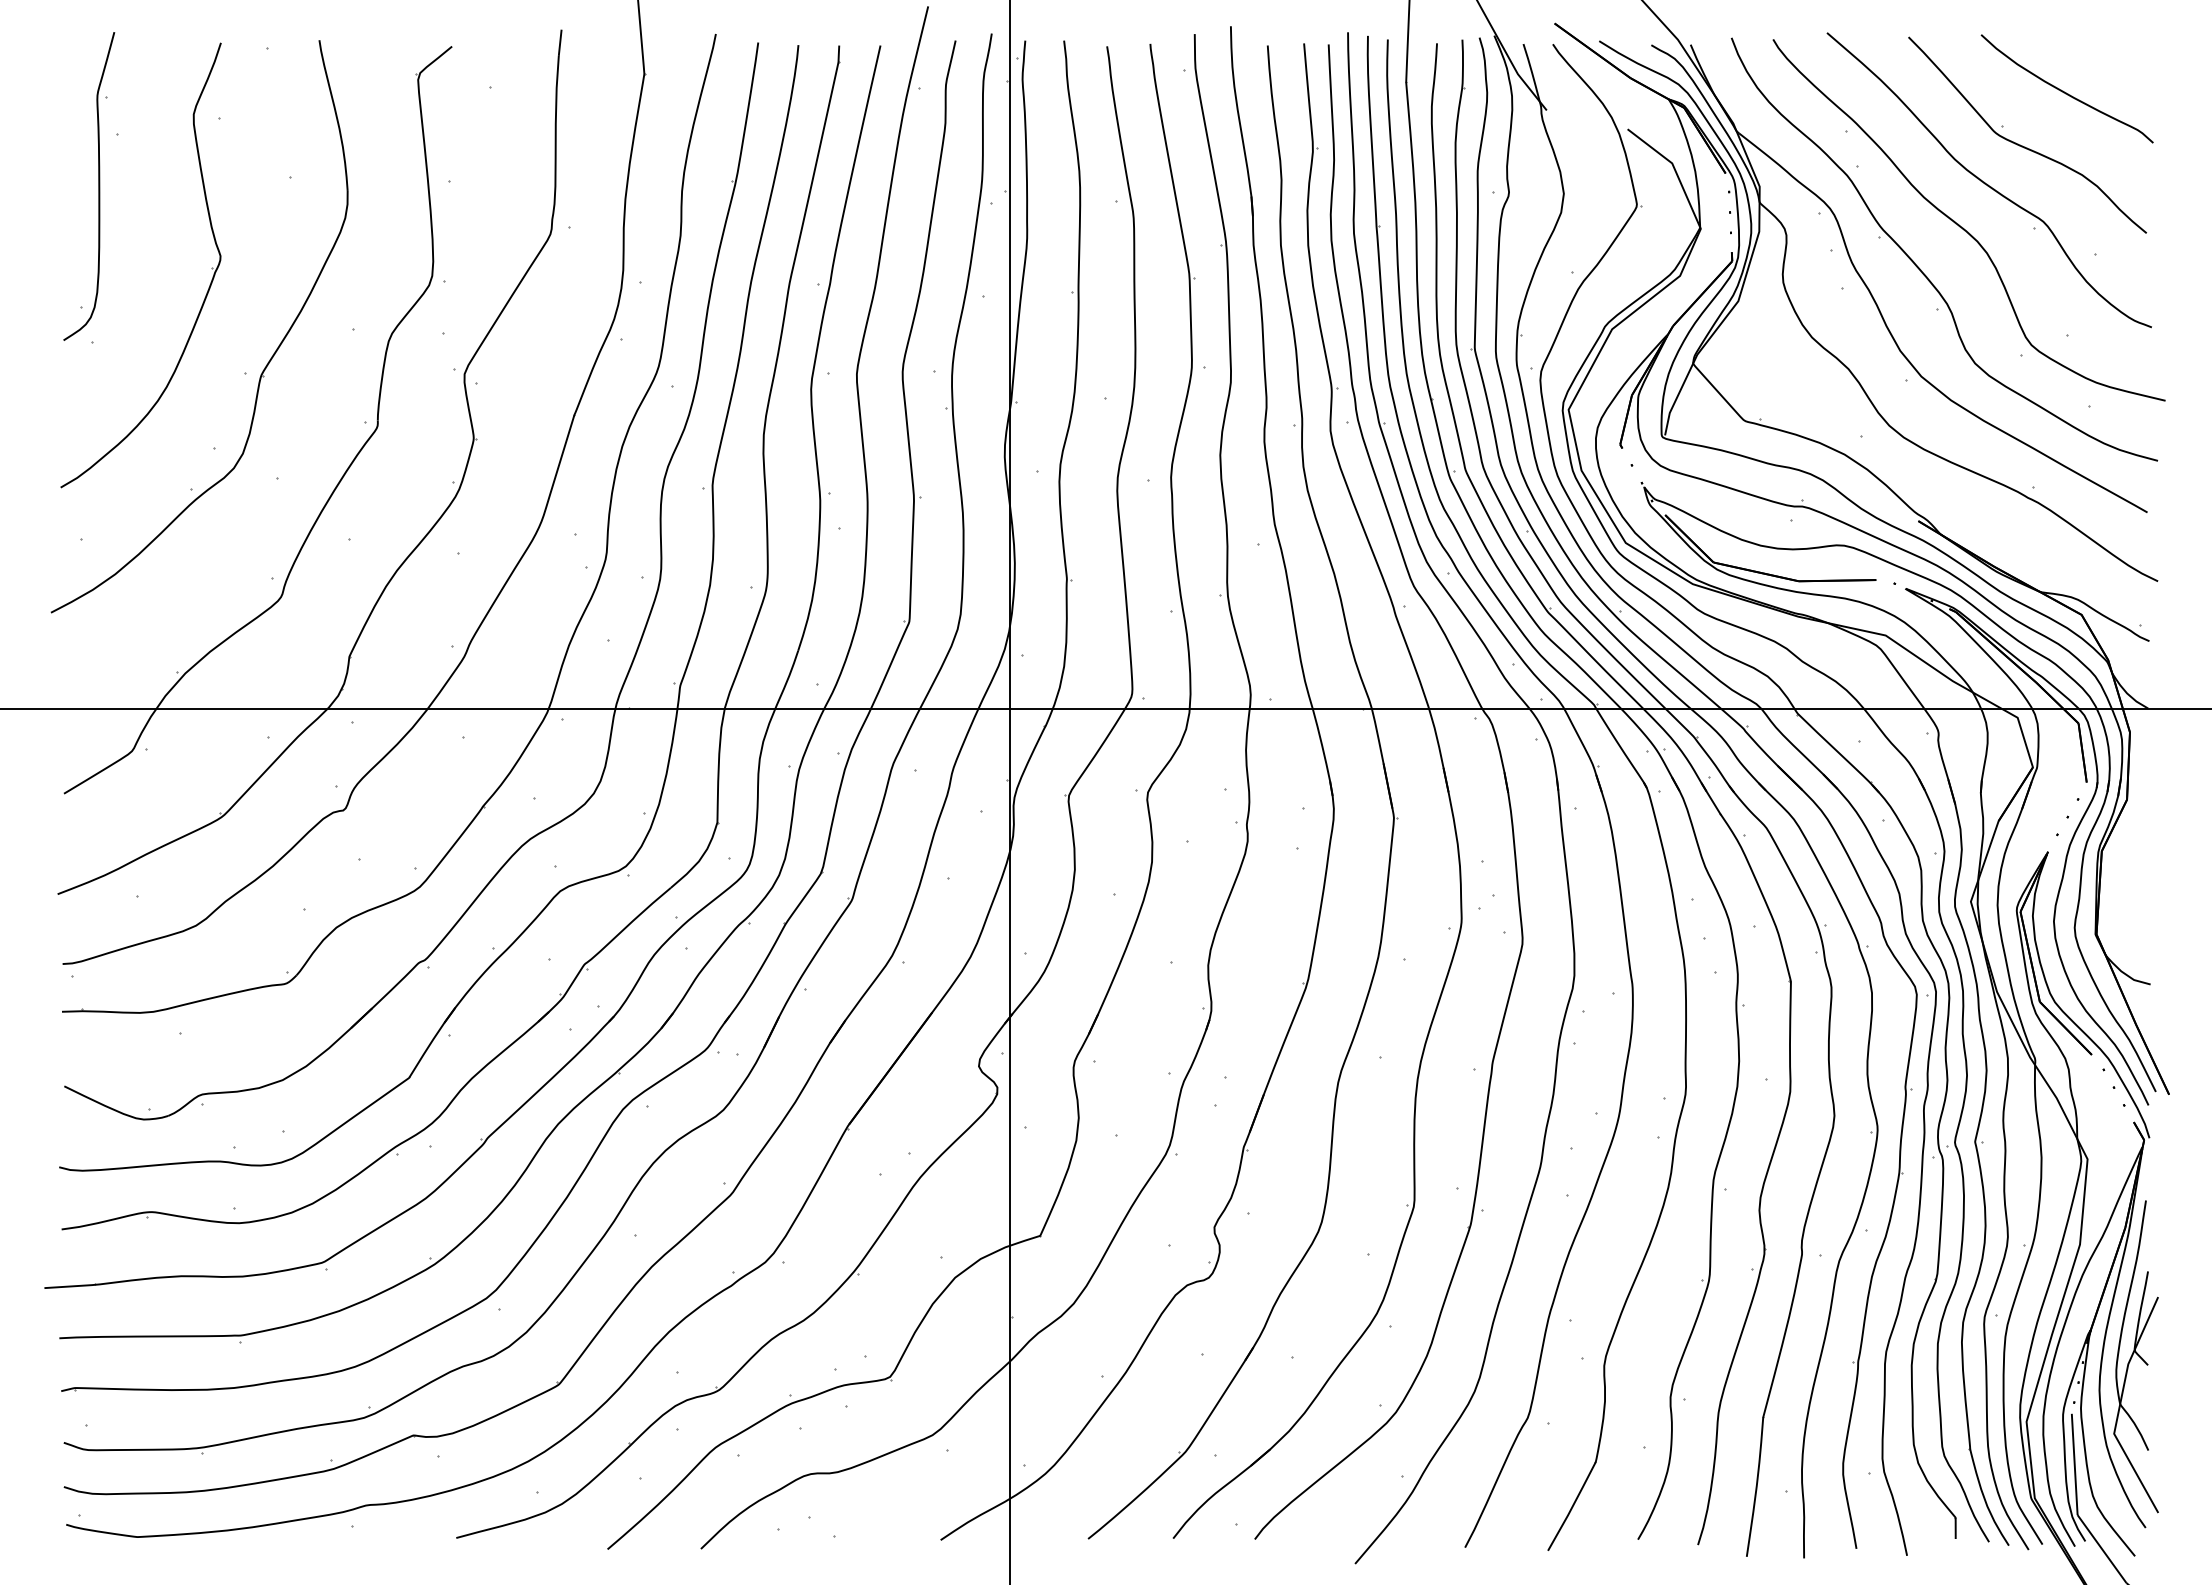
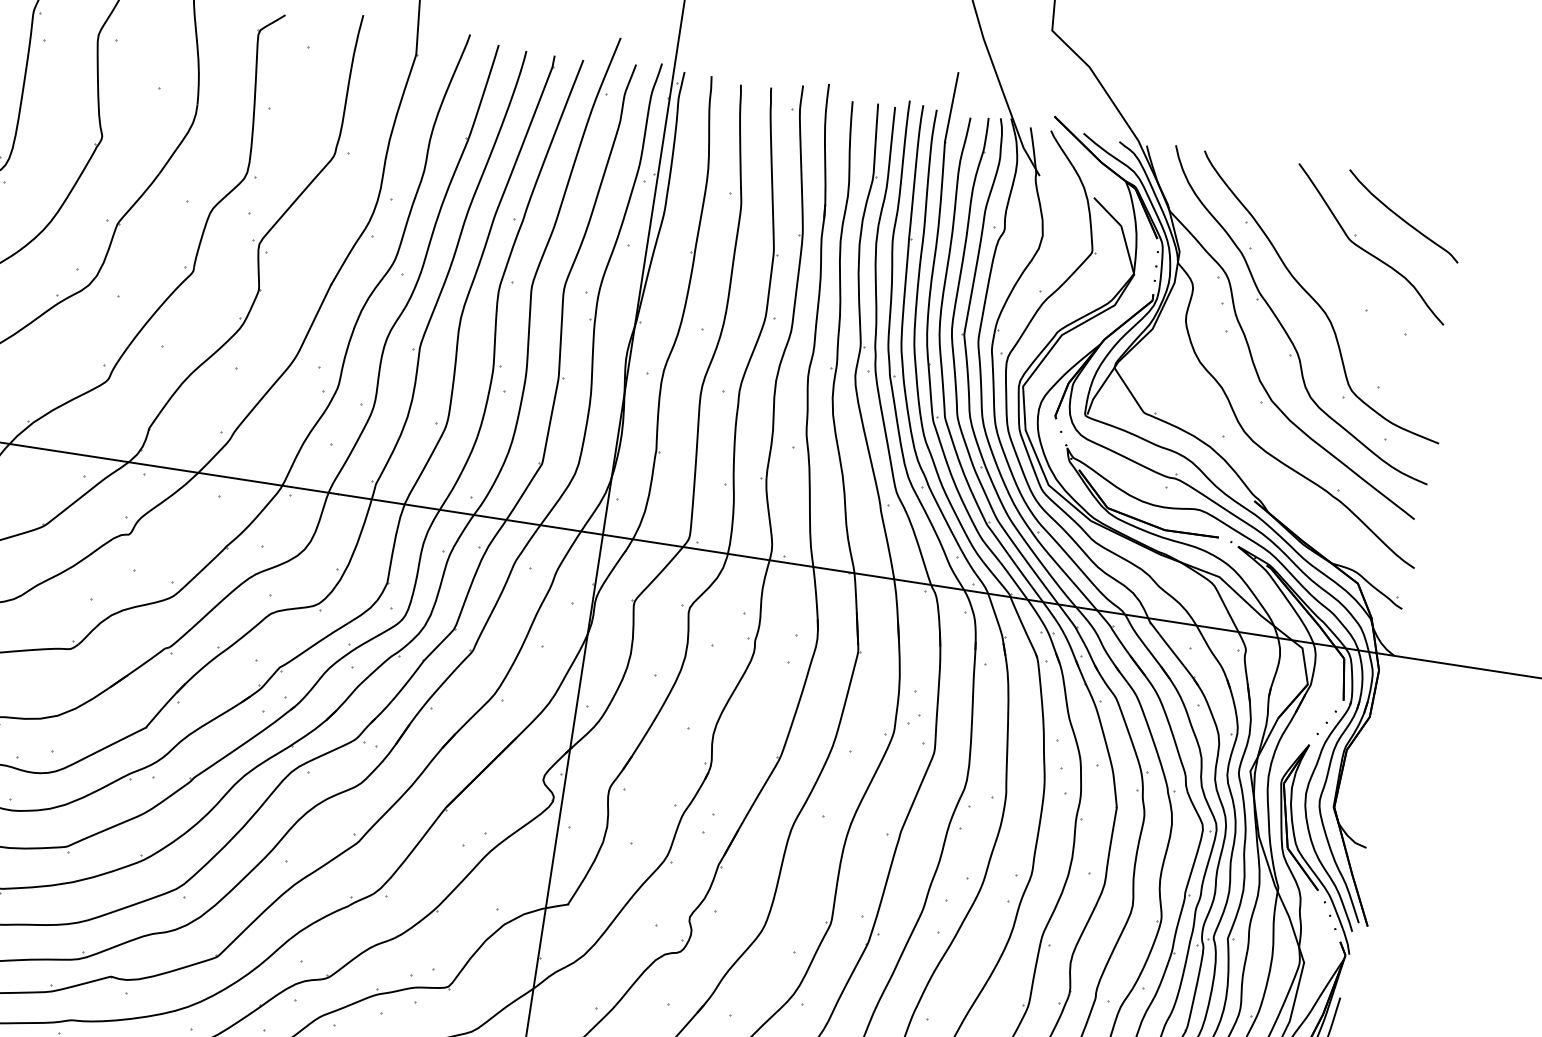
curve: (1985, 182) -> (1337, 272), removed

